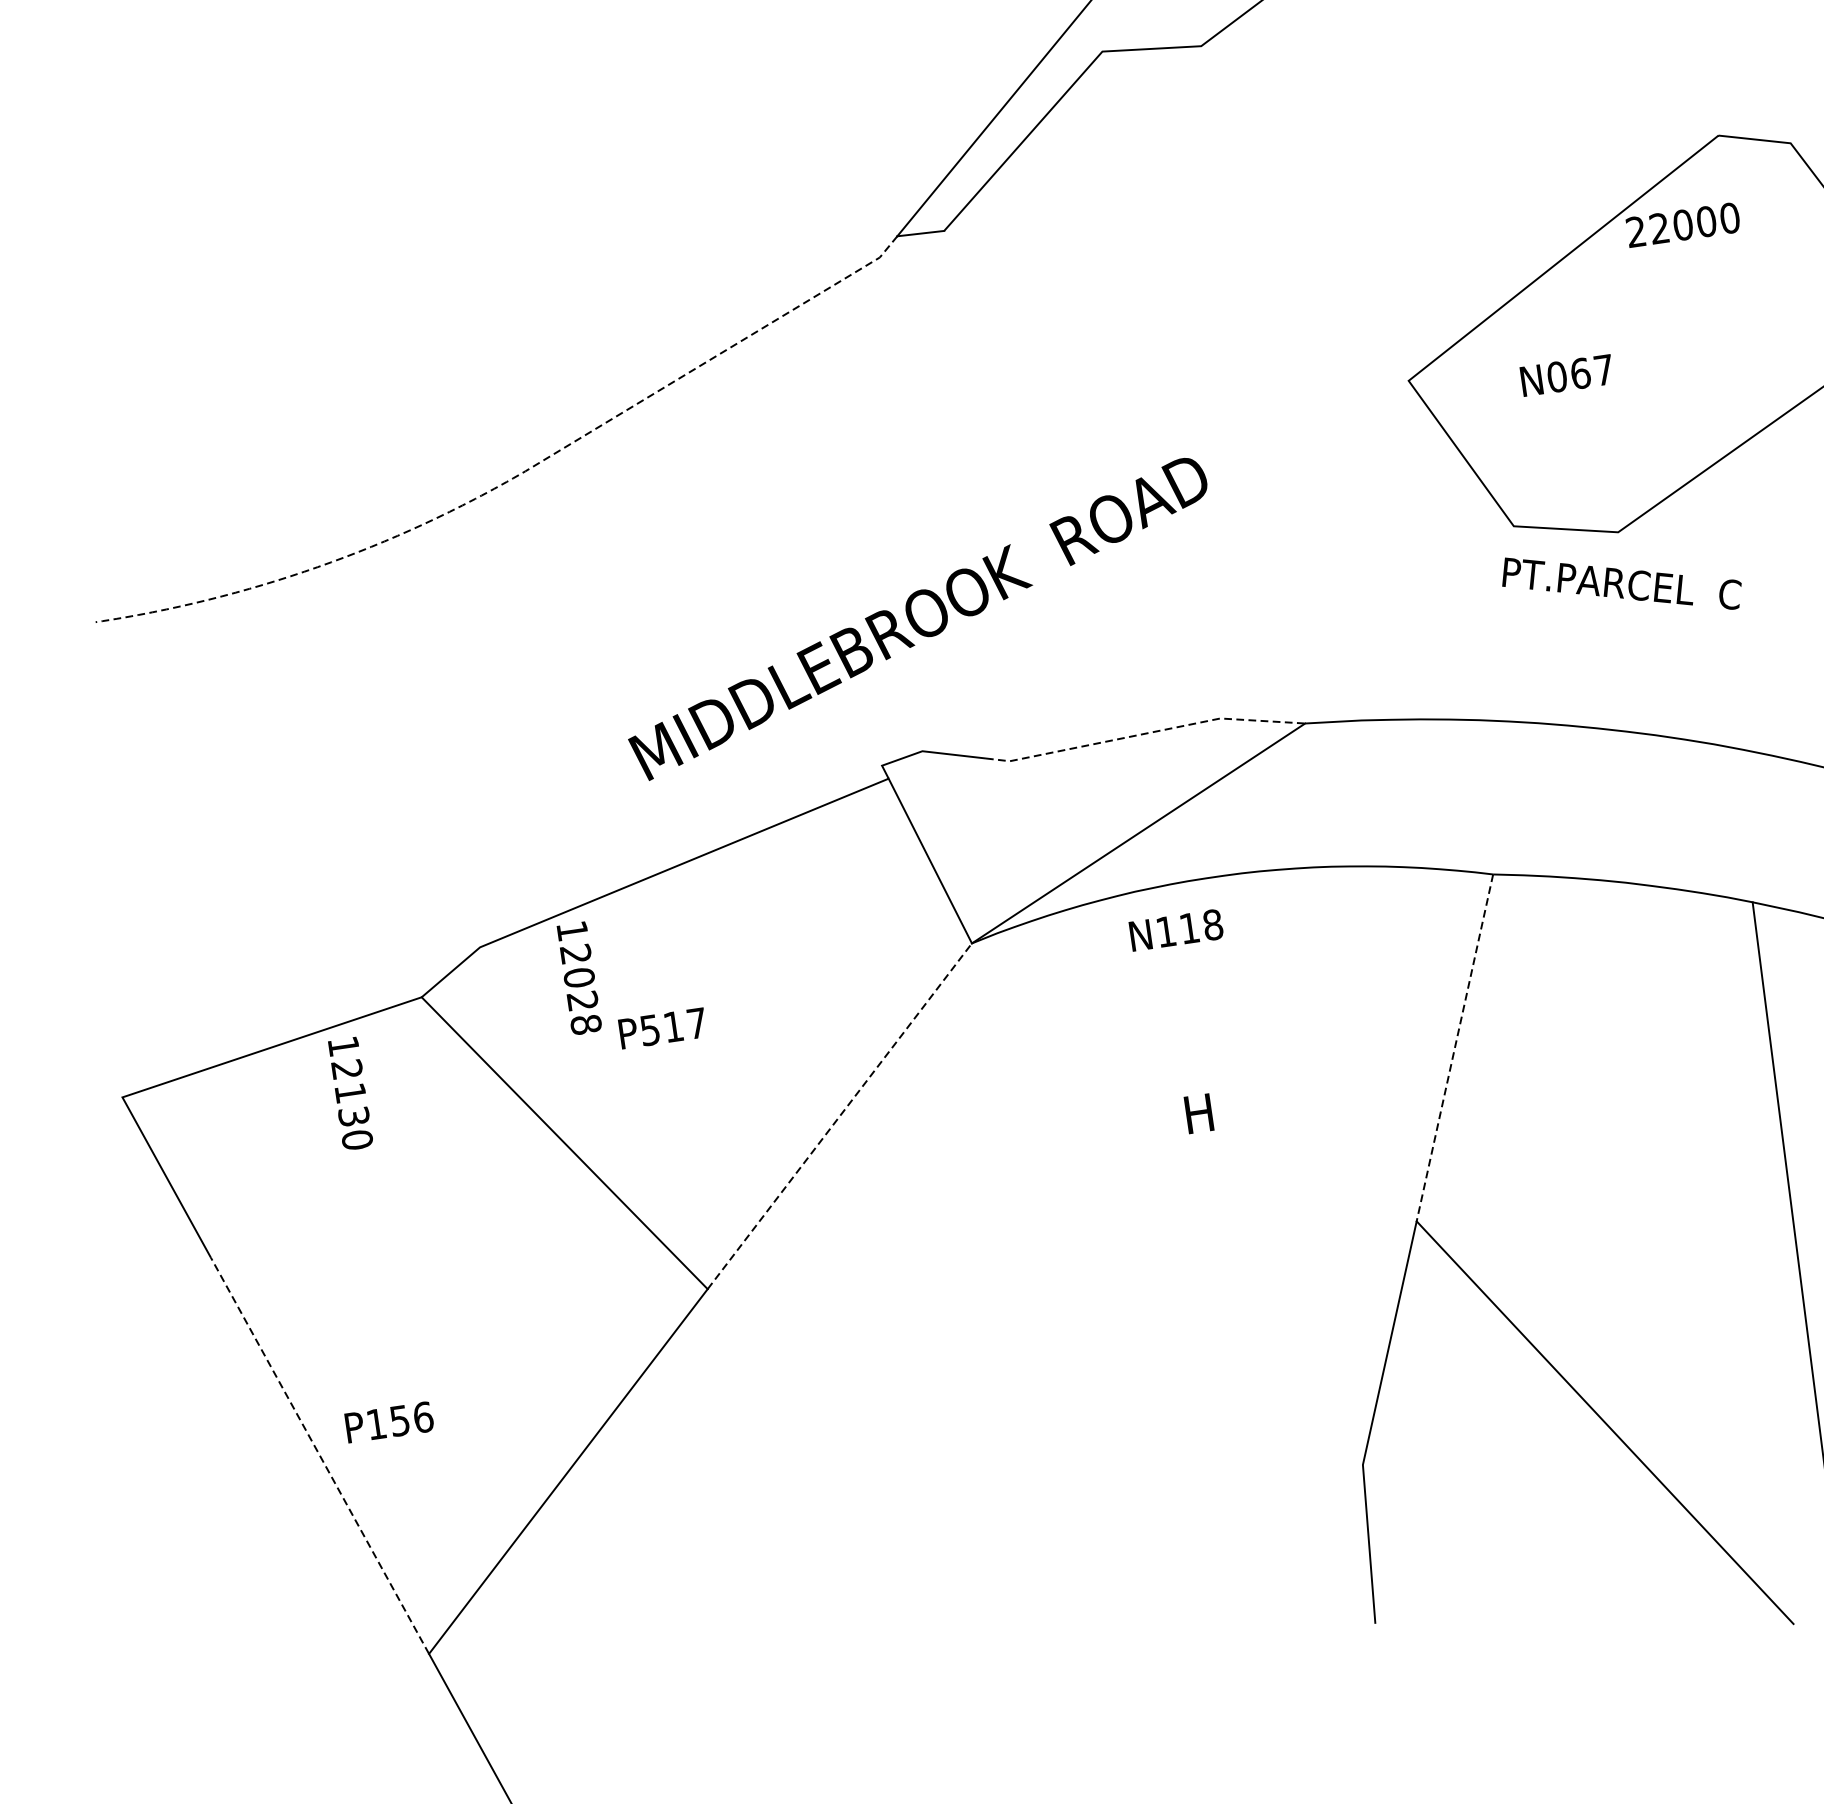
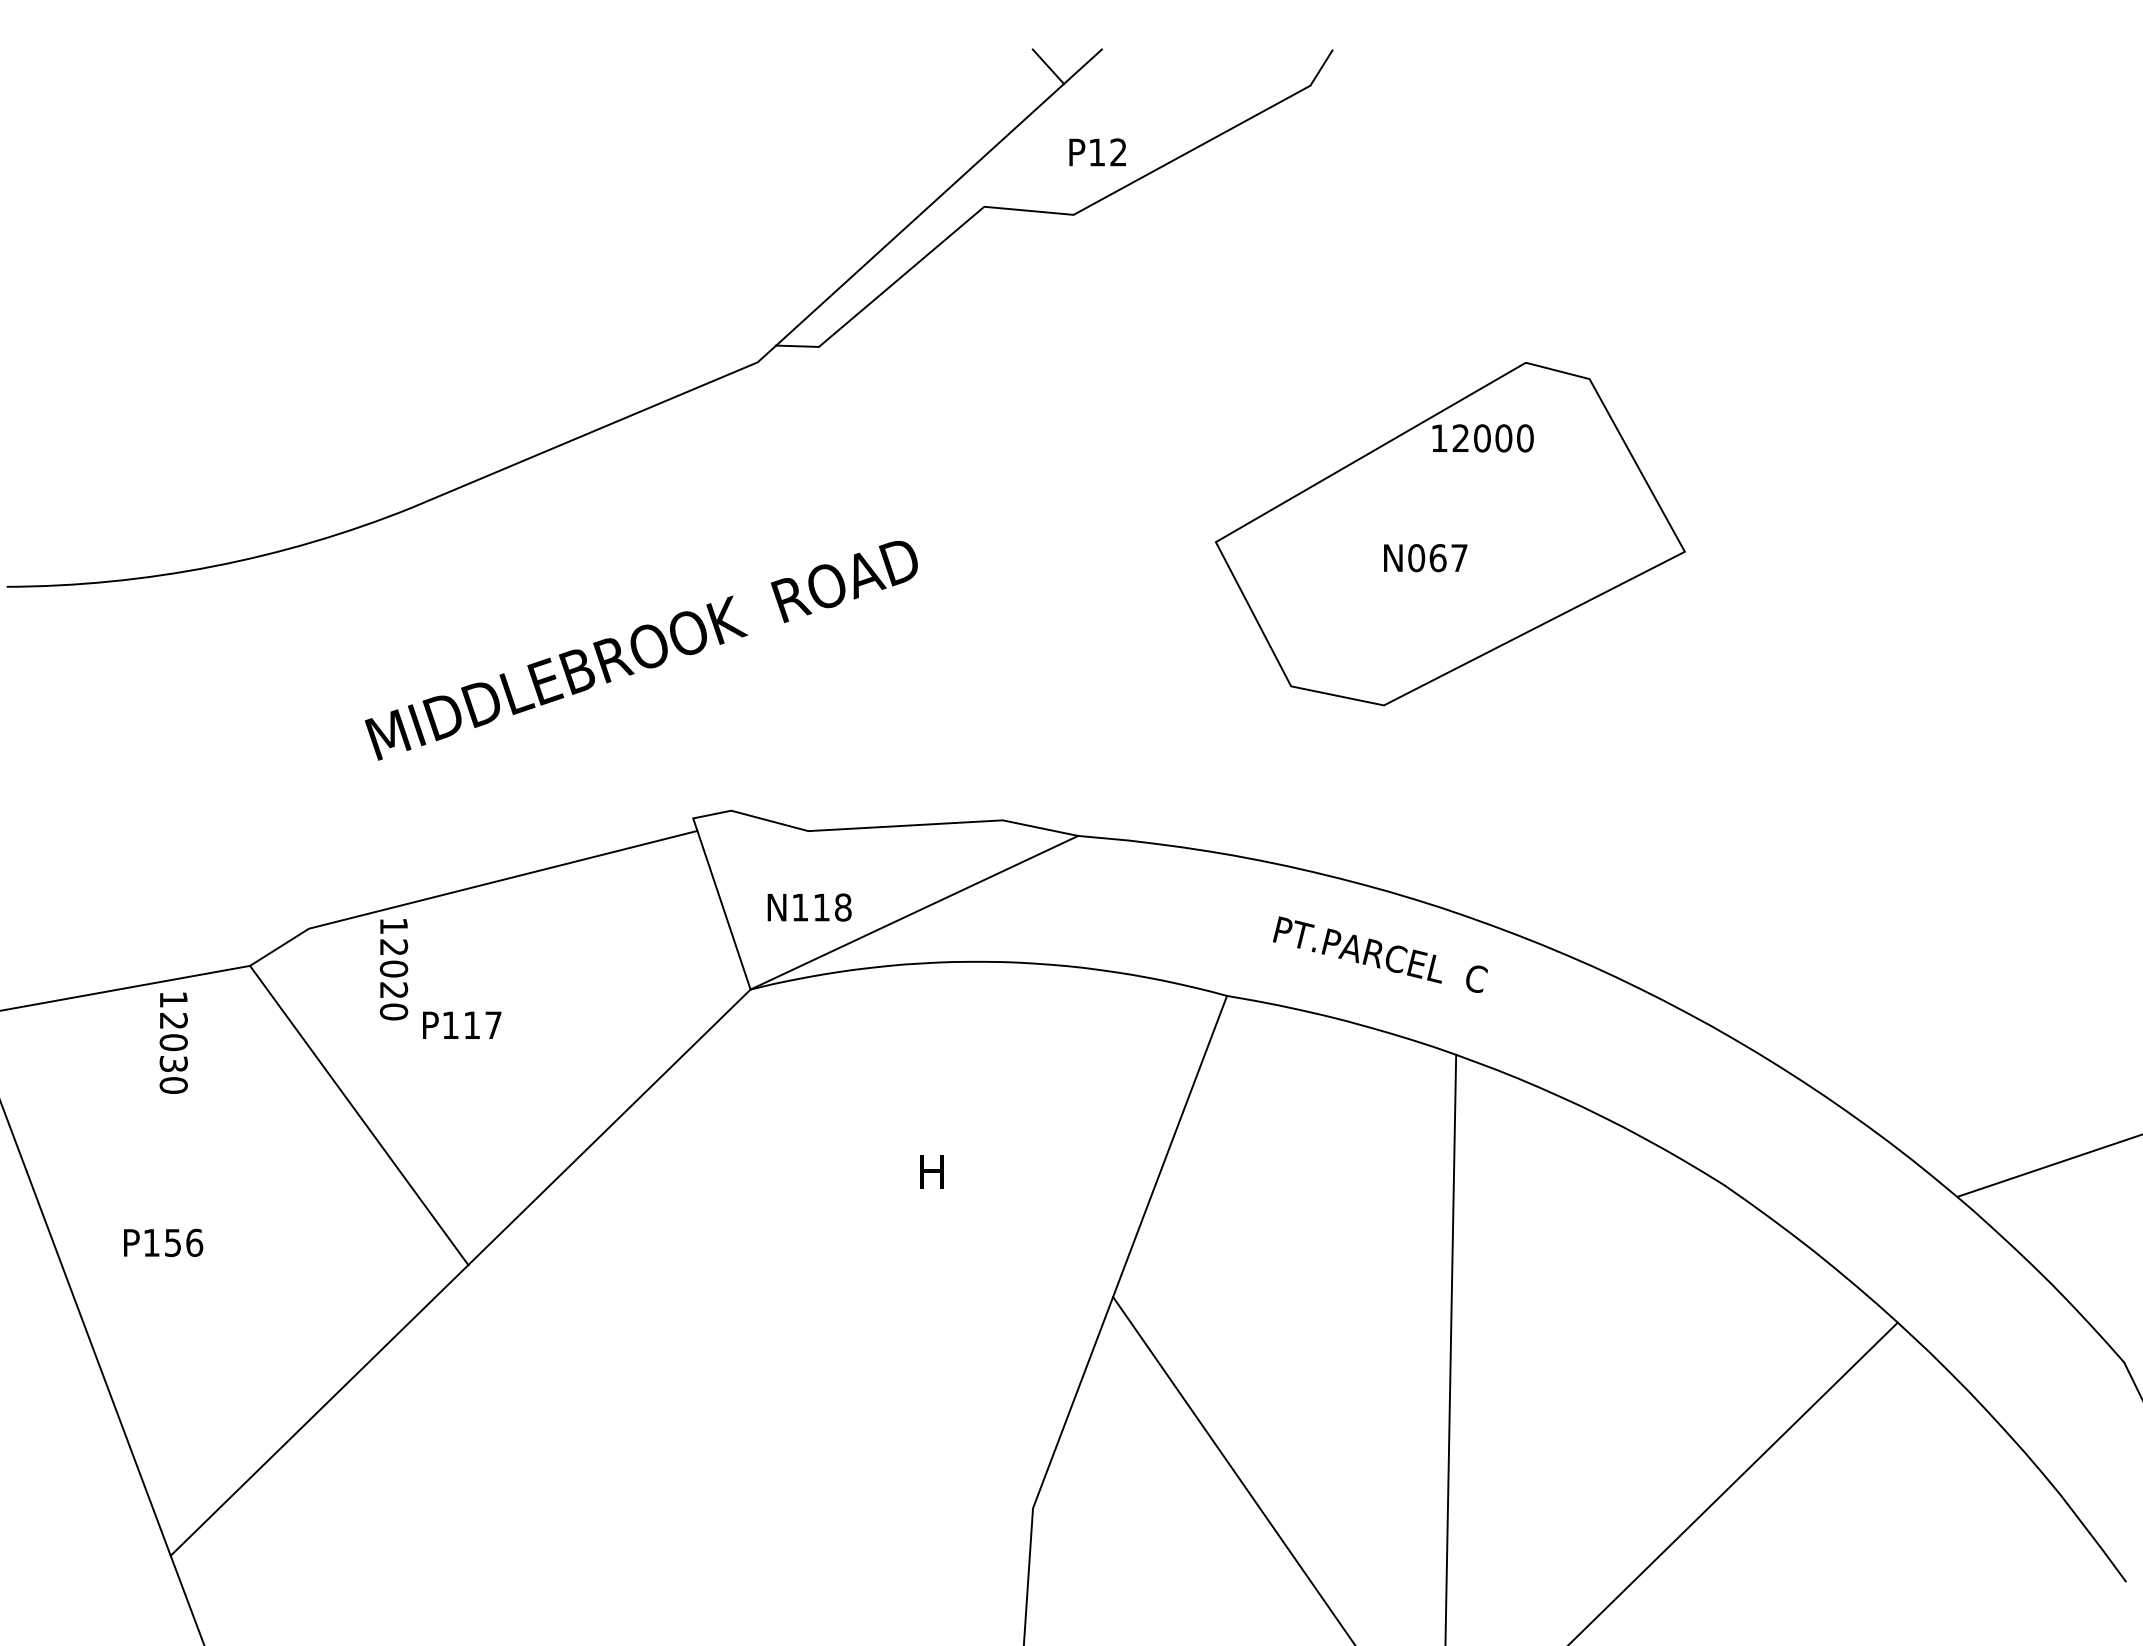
text: (1636, 230) -> (1439, 437), 22000 -> 12000
text: (1566, 375) -> (1425, 558), moved
line: (512, 478) -> (399, 512), dashed -> solid
text: (1621, 583) -> (1380, 954), moved
text: (917, 618) -> (640, 650), moved
line: (1145, 734) -> (933, 824), dashed -> solid
text: (1176, 930) -> (809, 907), moved
text: (585, 1024) -> (393, 1011), 12028 -> 12020
text: (650, 1030) -> (450, 1025), P517 -> P117
line: (1455, 1047) -> (1170, 1146), dashed -> solid
text: (350, 1093) -> (173, 1042), 12130 -> 12030
line: (839, 1115) -> (609, 1126), dashed -> solid
text: (389, 1421) -> (163, 1242), moved
line: (319, 1455) -> (98, 1363), dashed -> solid

